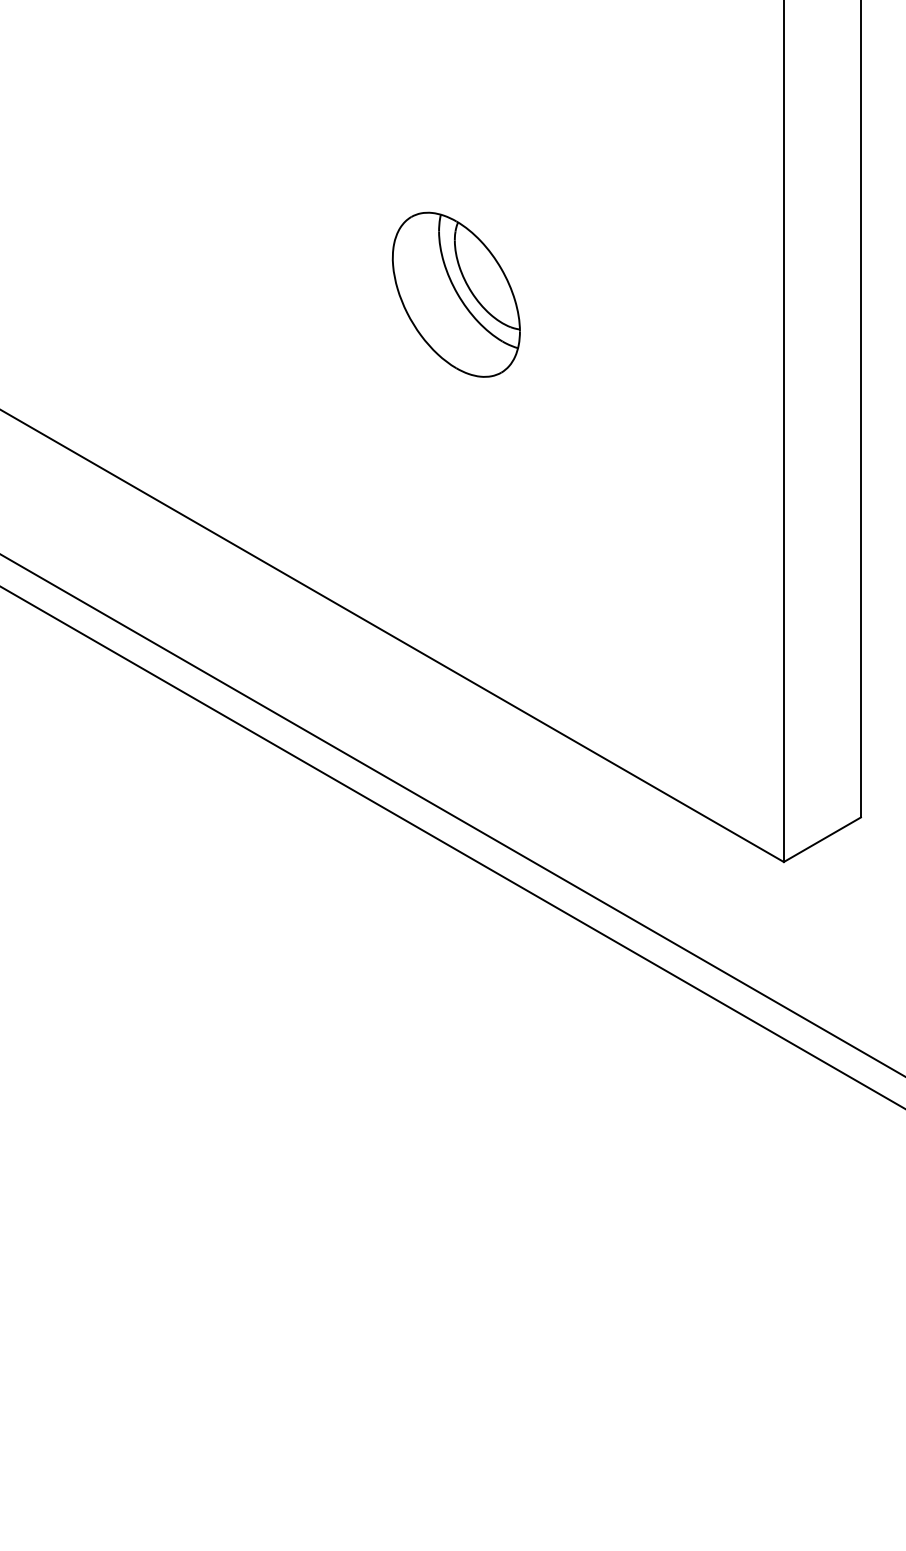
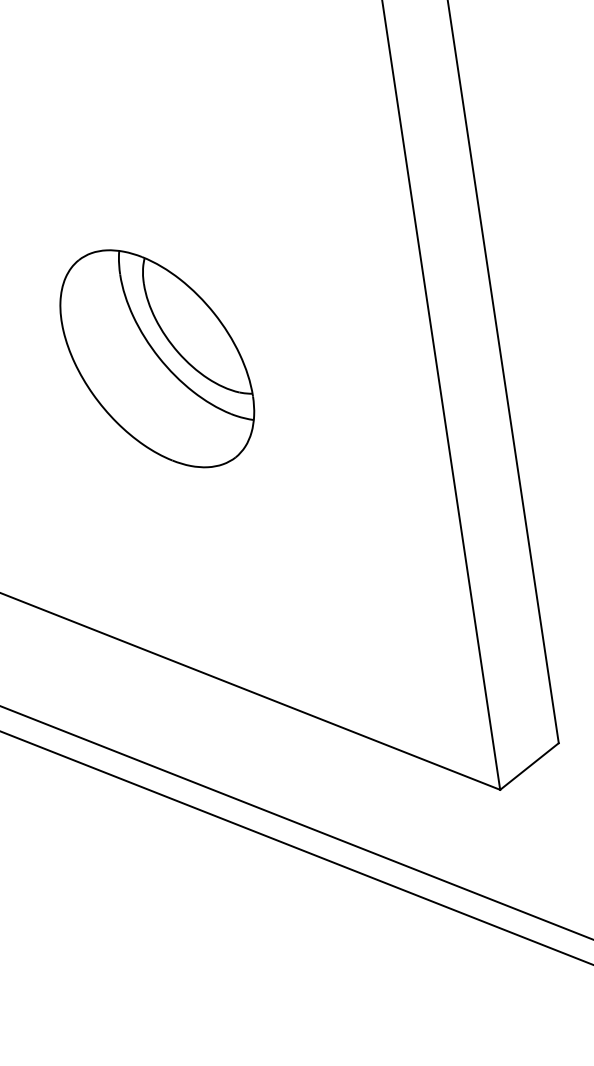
part: (456, 294) -> (157, 358), size x1.67

